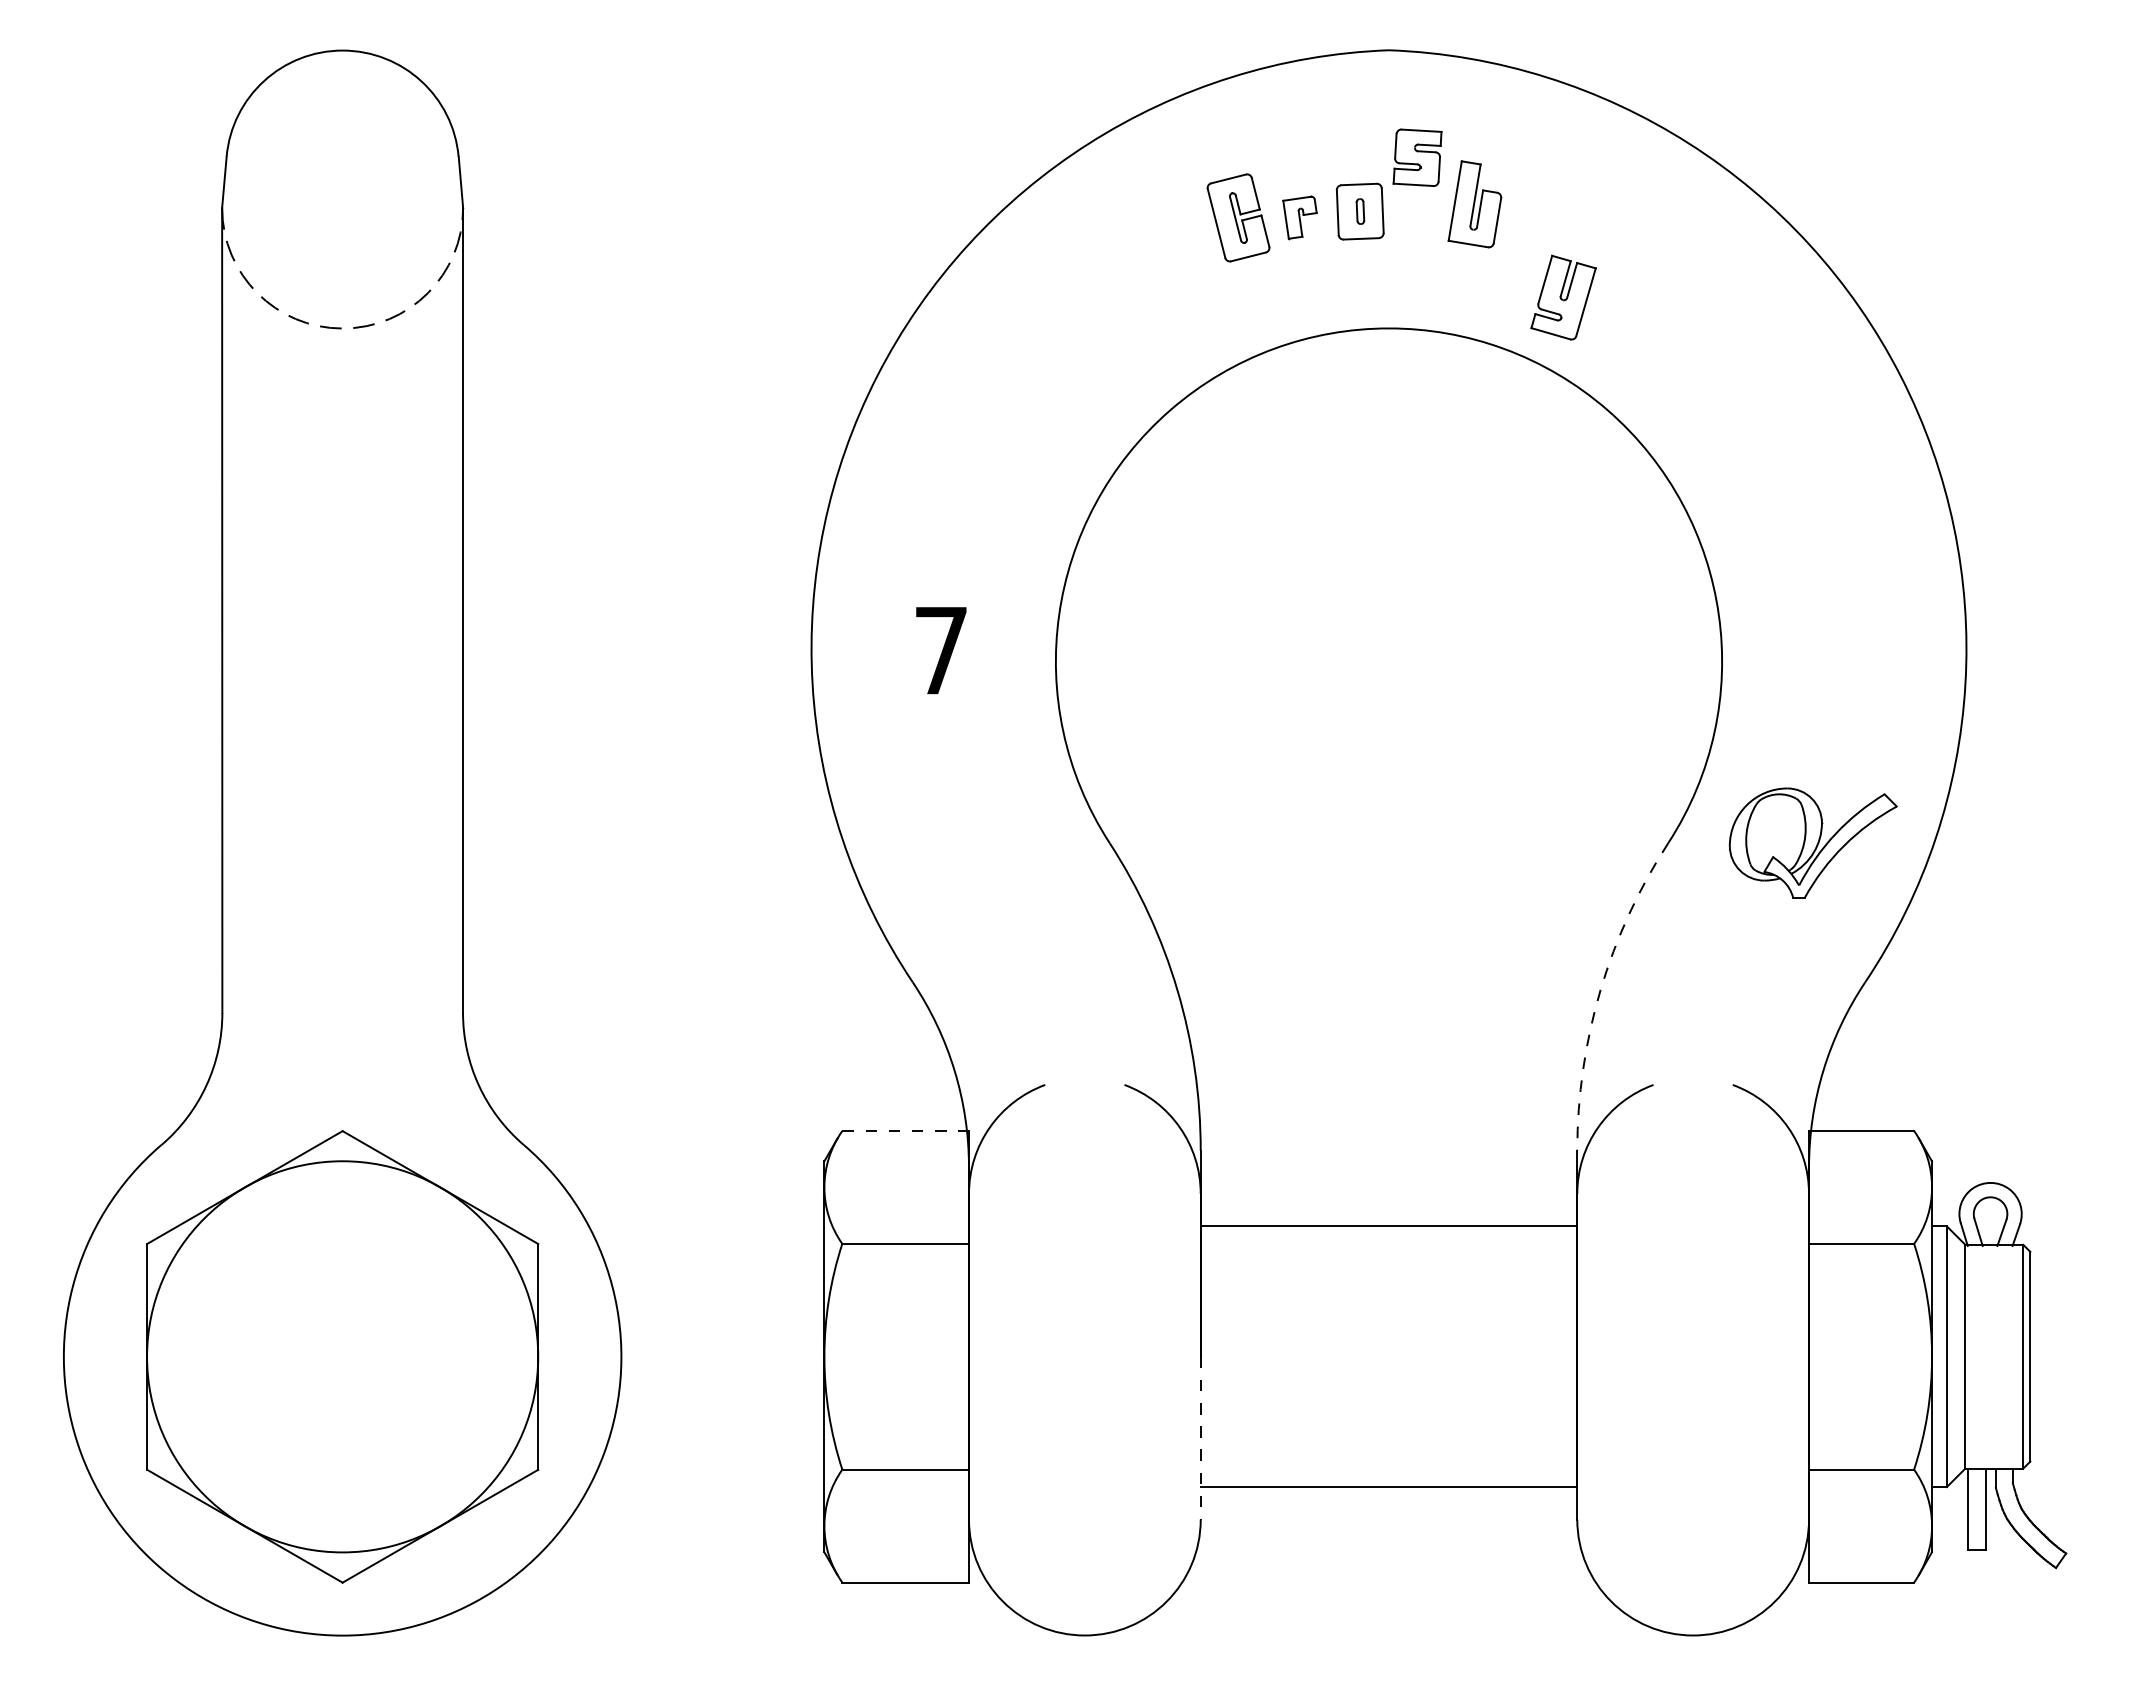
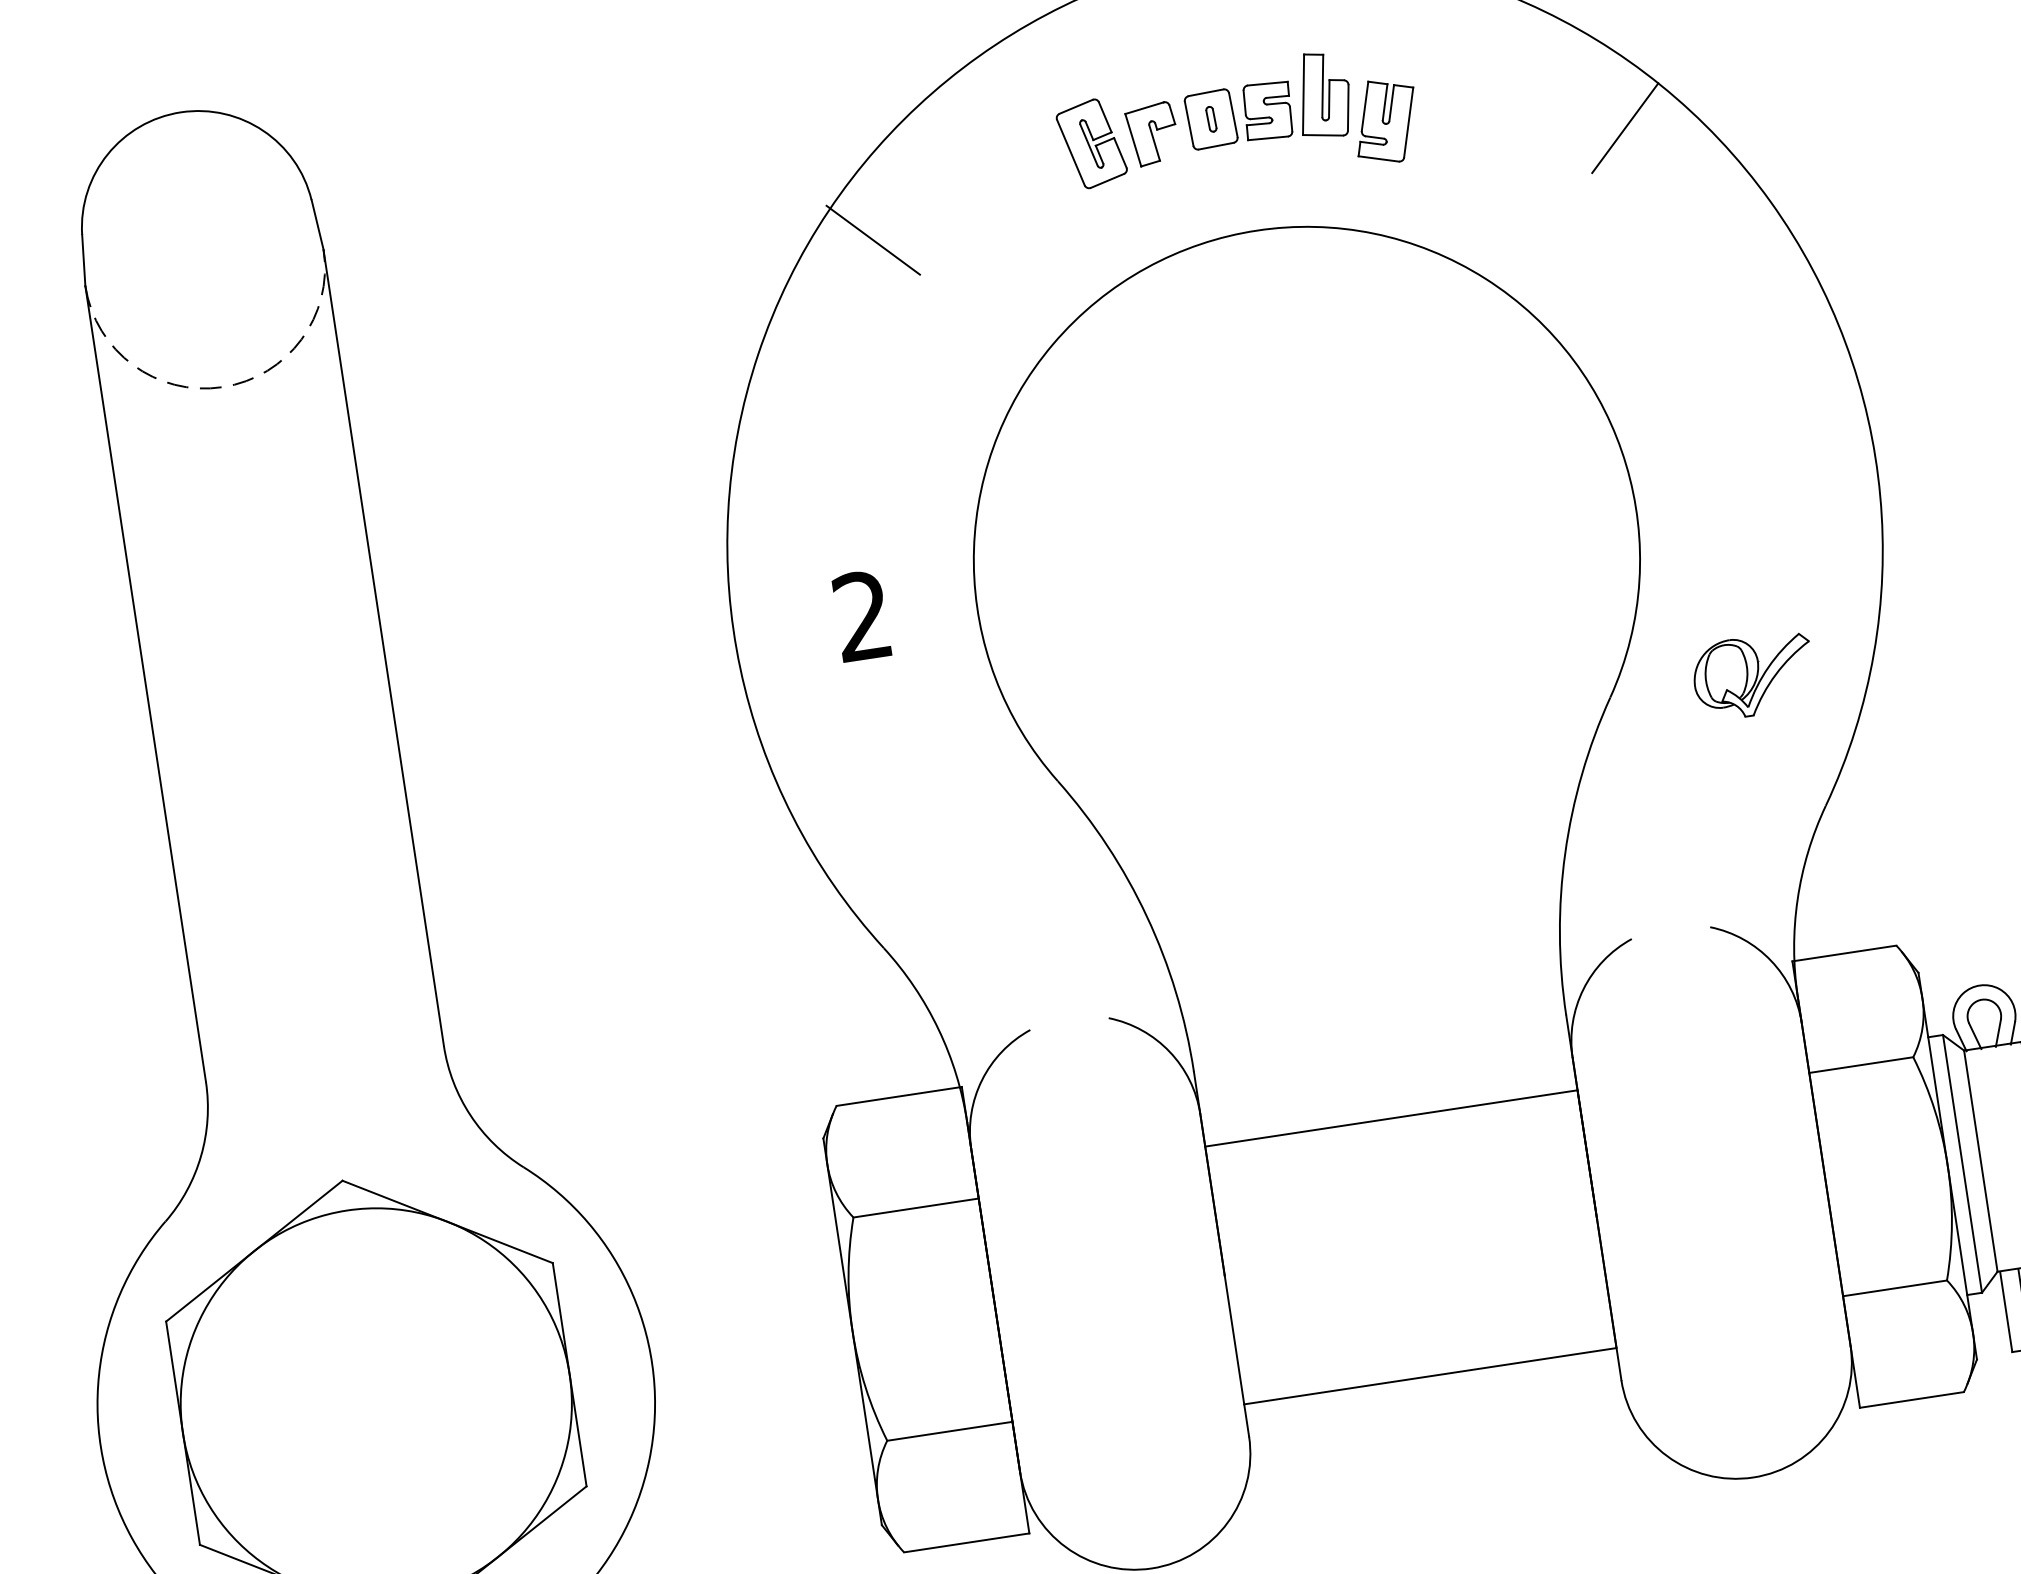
part: (1417, 157) -> (1267, 110), moved
part: (1299, 217) -> (1152, 134), size x1.43
line: (1008, 280) -> (873, 240), added
line: (1767, 281) -> (1624, 127), added
part: (1563, 297) -> (1385, 121), moved
text: (940, 649) -> (861, 615), 7 -> 2
part: (1813, 842) -> (1753, 675), size x0.71
arc: (1600, 990) -> (1565, 853), dashed -> solid
line: (906, 1131) -> (900, 1096), dashed -> solid
line: (1200, 1438) -> (1236, 1356), dashed -> solid

